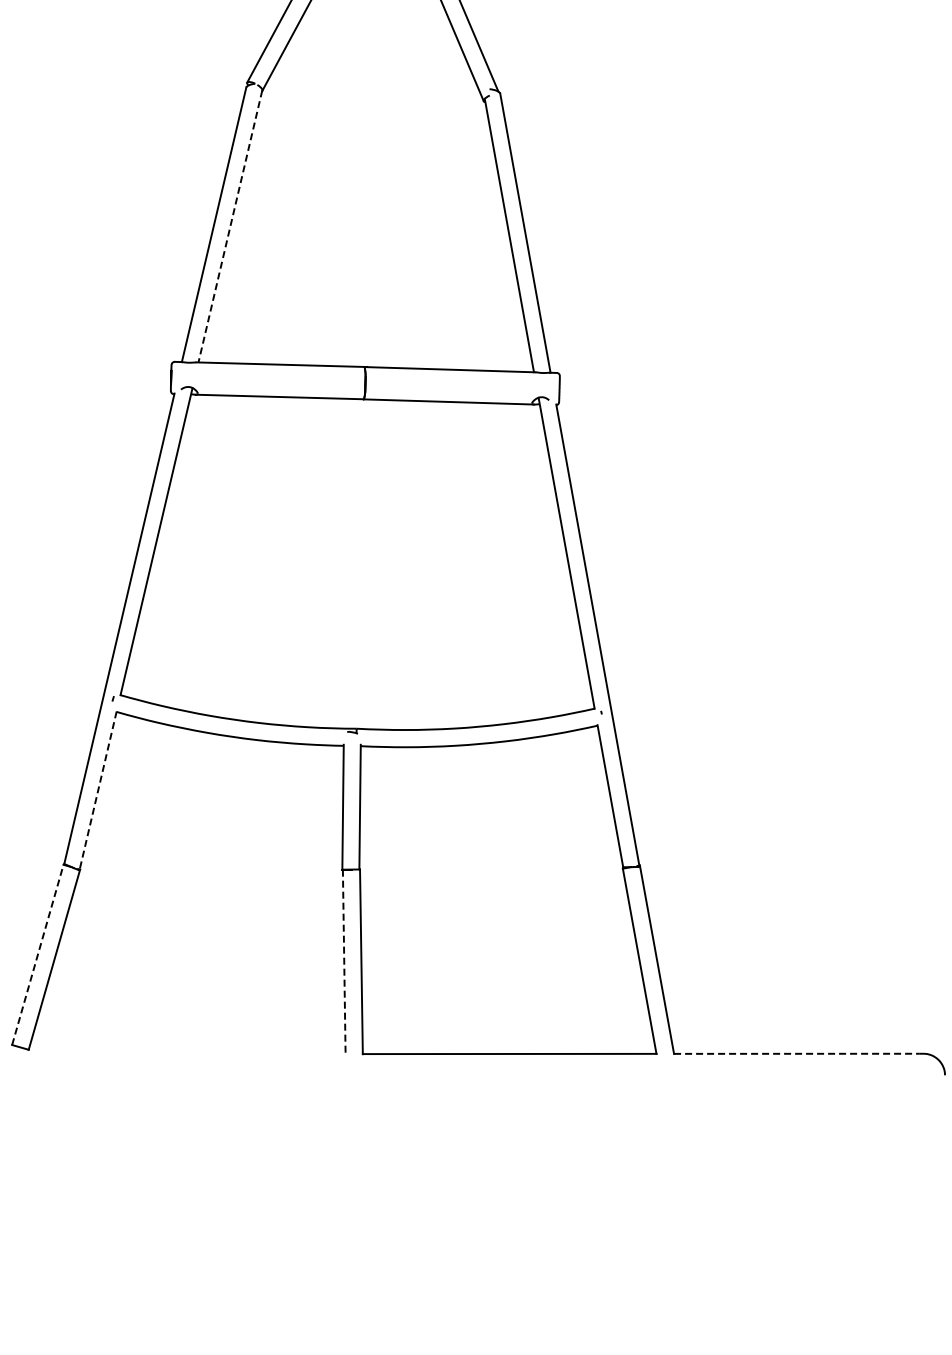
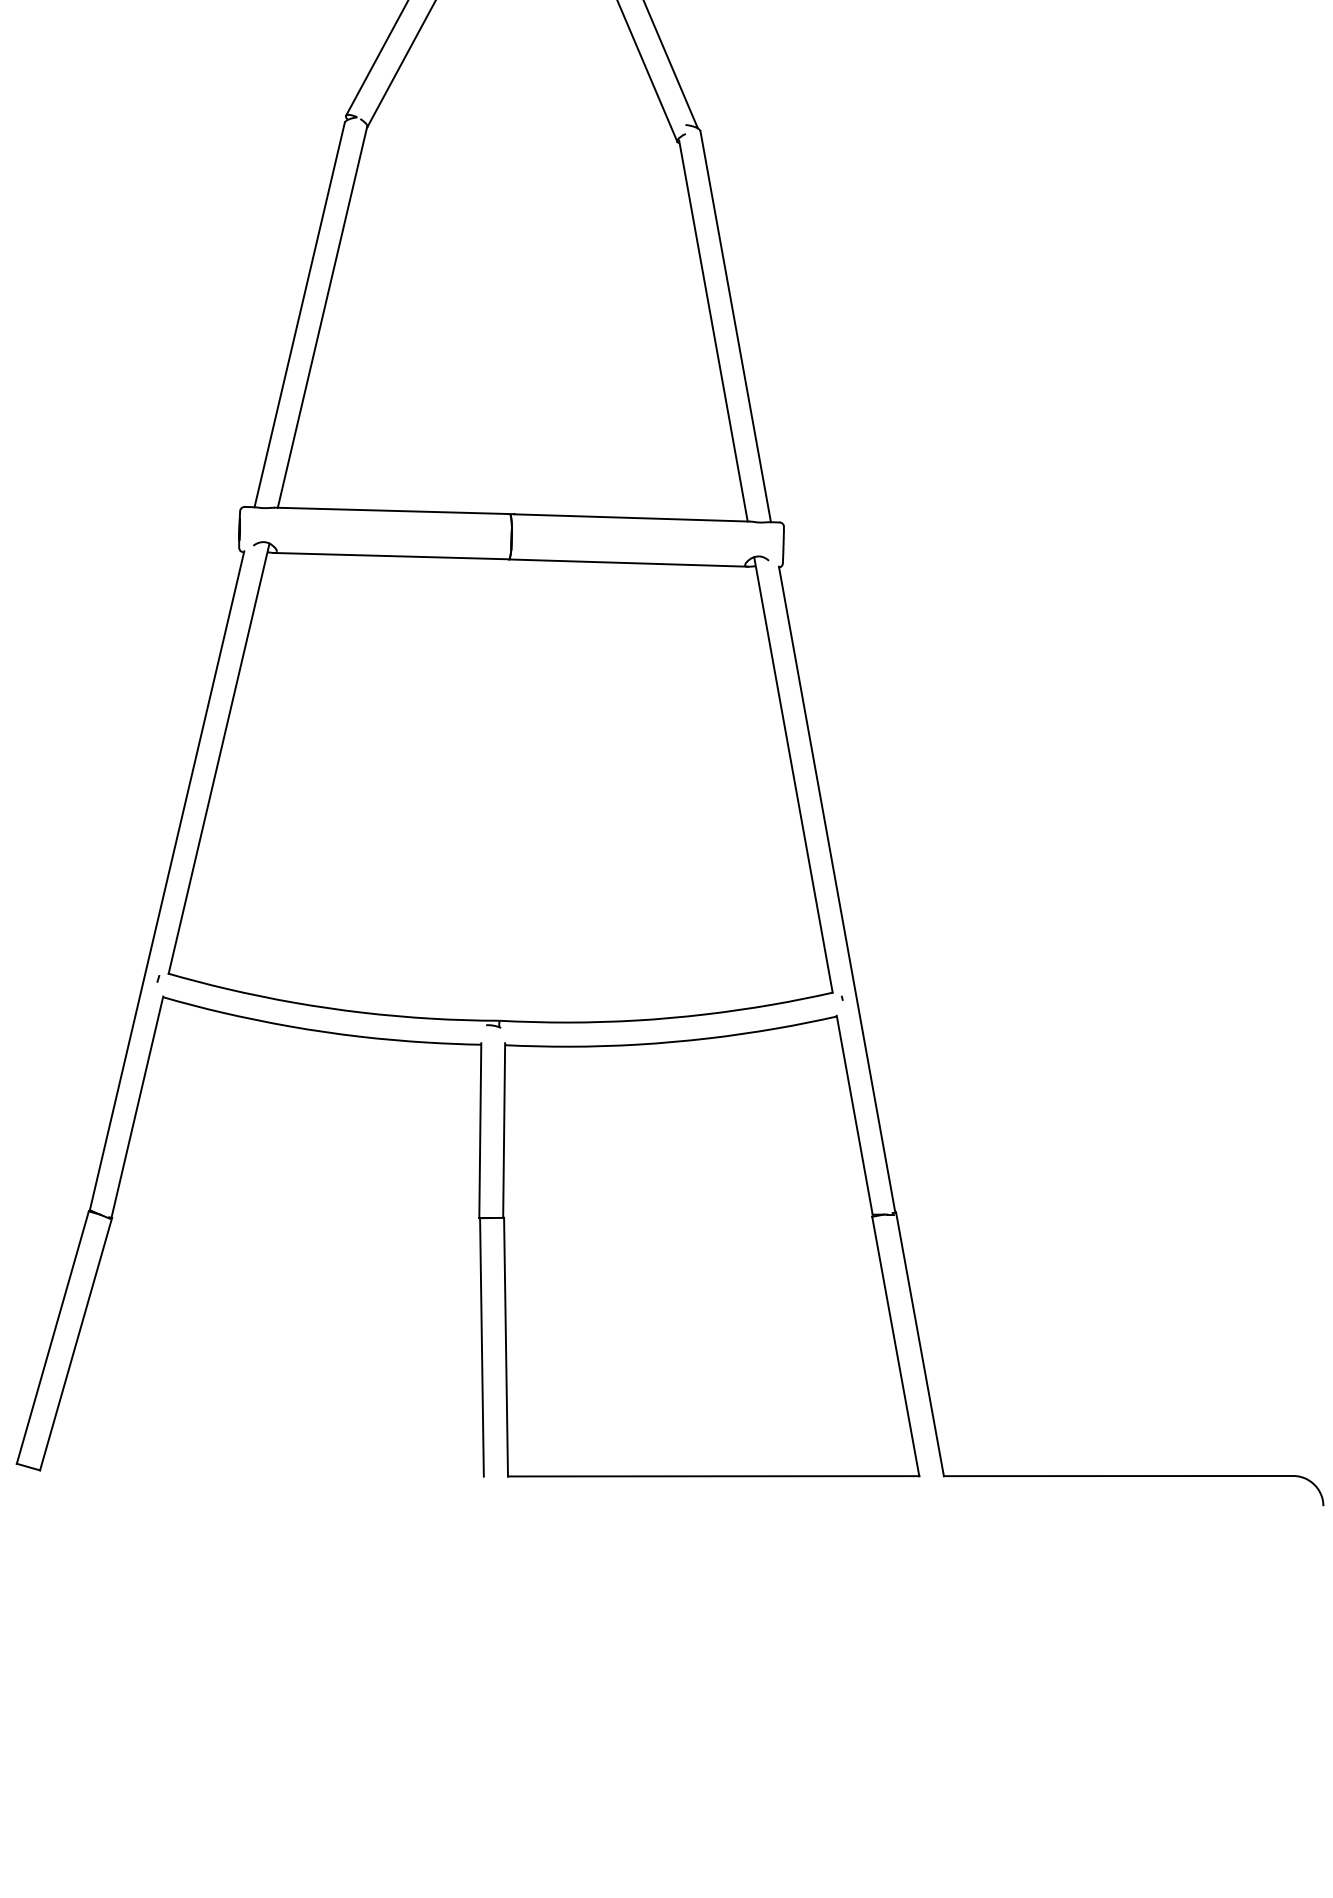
line: (230, 226) -> (322, 317), dashed -> solid
line: (98, 790) -> (137, 1107), dashed -> solid
line: (37, 954) -> (52, 1336), dashed -> solid
line: (344, 962) -> (482, 1348), dashed -> solid
line: (796, 1053) -> (1115, 1475), dashed -> solid

